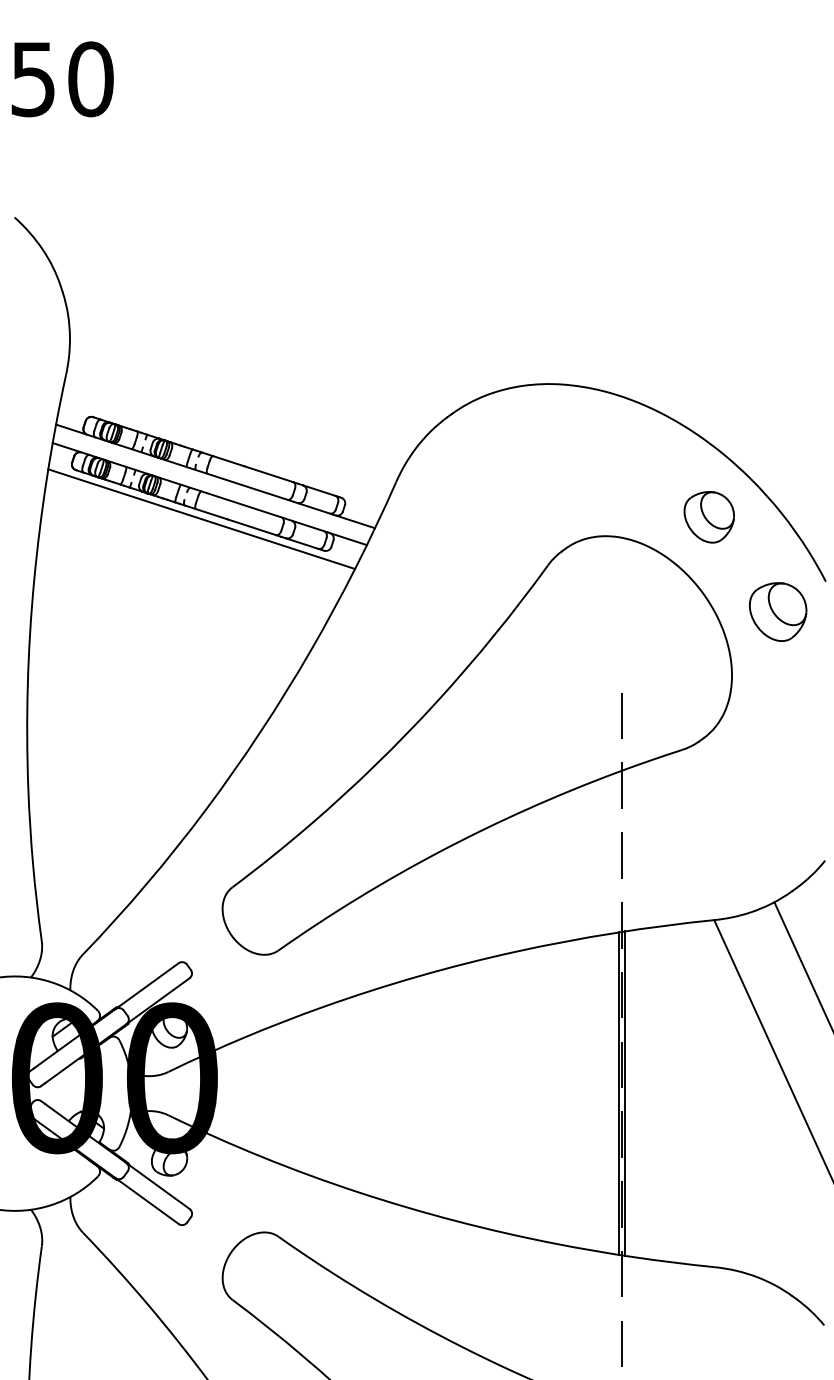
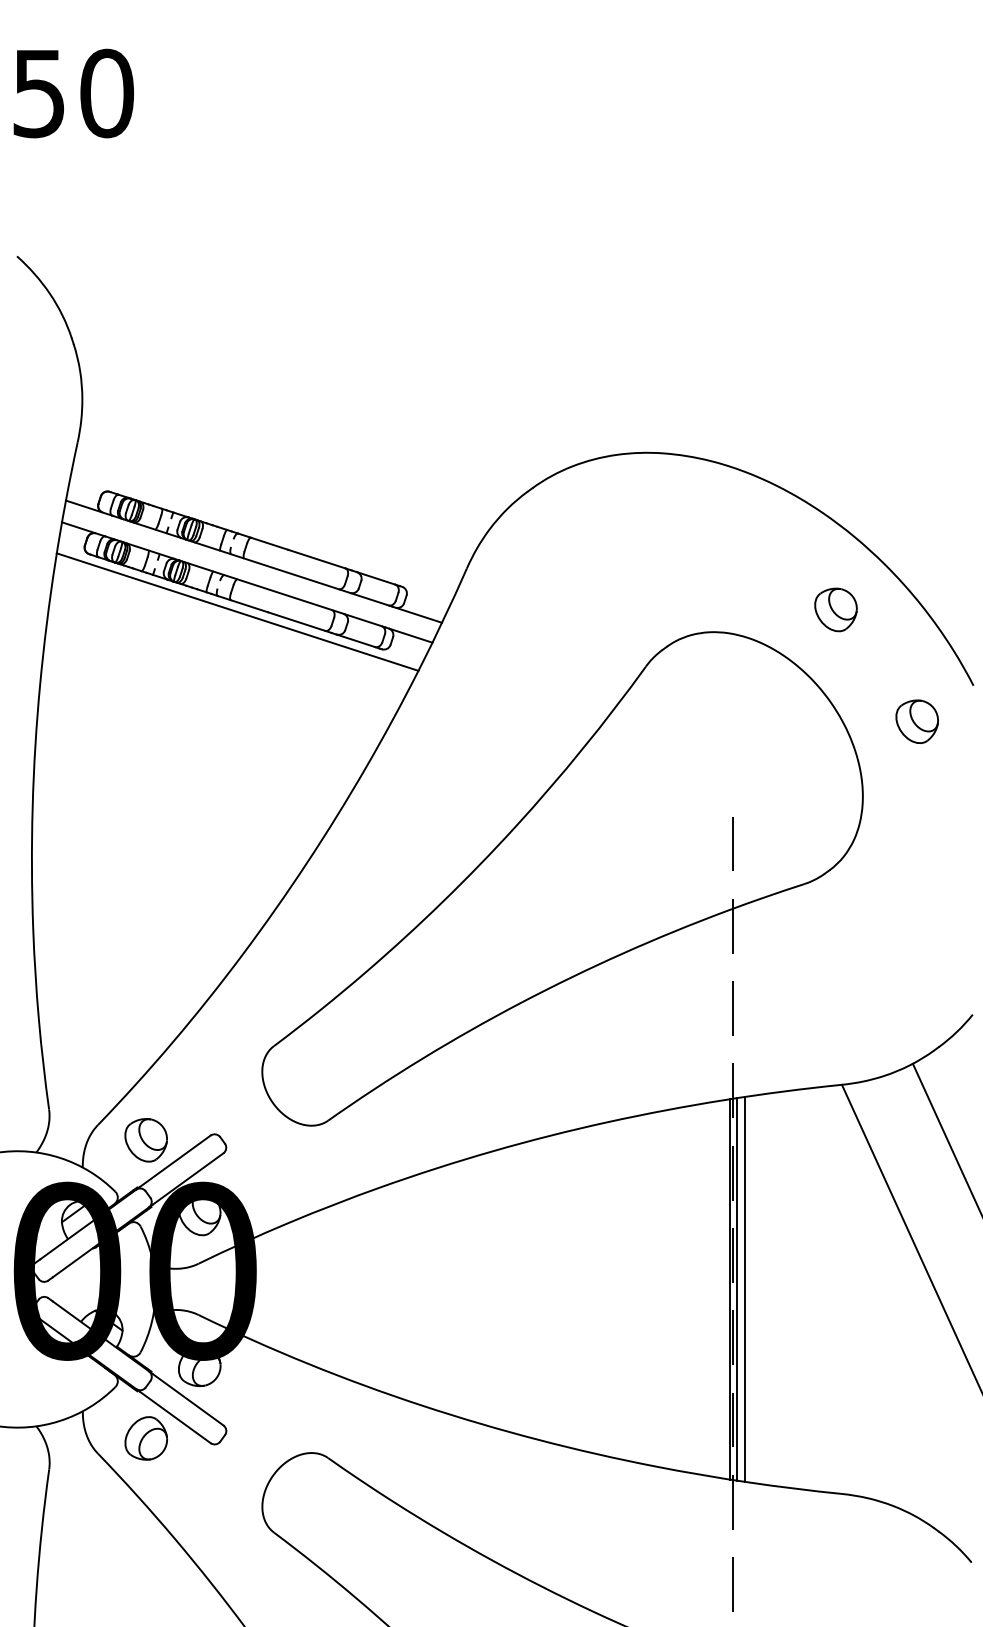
part: (708, 517) -> (835, 610), size x0.71
part: (777, 612) -> (916, 722), size x0.62
part: (123, 967) -> (145, 1140), added
line: (632, 1093) -> (745, 1289), added
part: (123, 1219) -> (145, 1437), added

